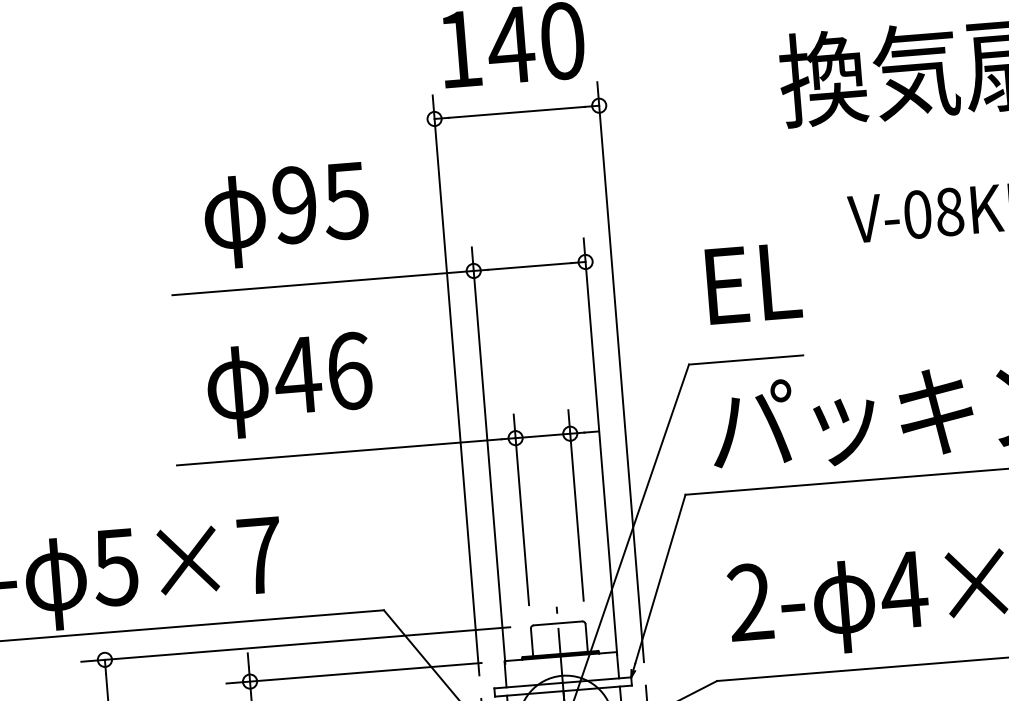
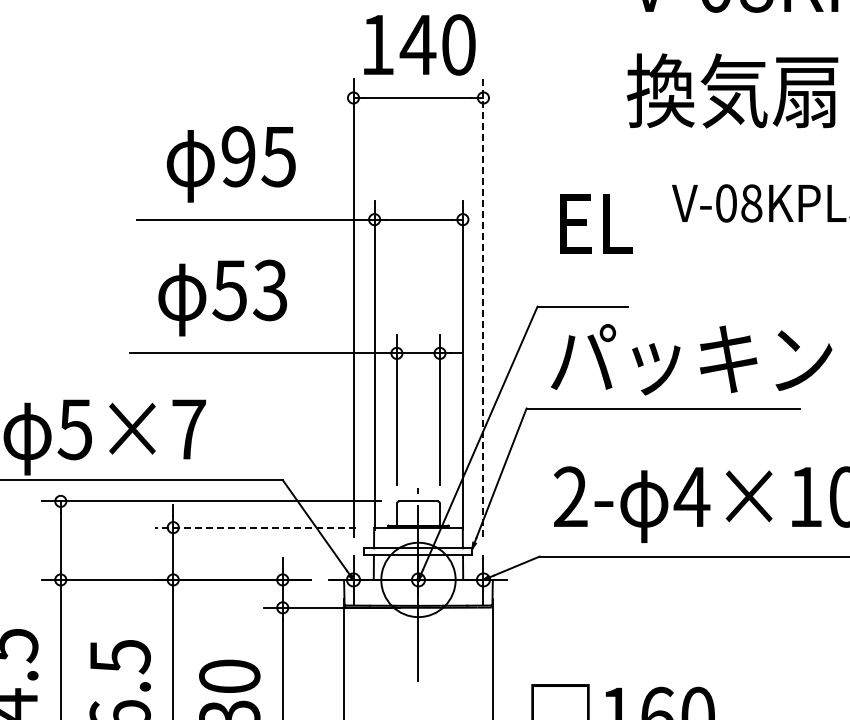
text: (753, 282) -> (596, 223), moved
line: (620, 372) -> (483, 308), solid -> dashed
text: (322, 373) -> (249, 290), 46 -> 53
line: (354, 673) -> (255, 527), solid -> dashed

